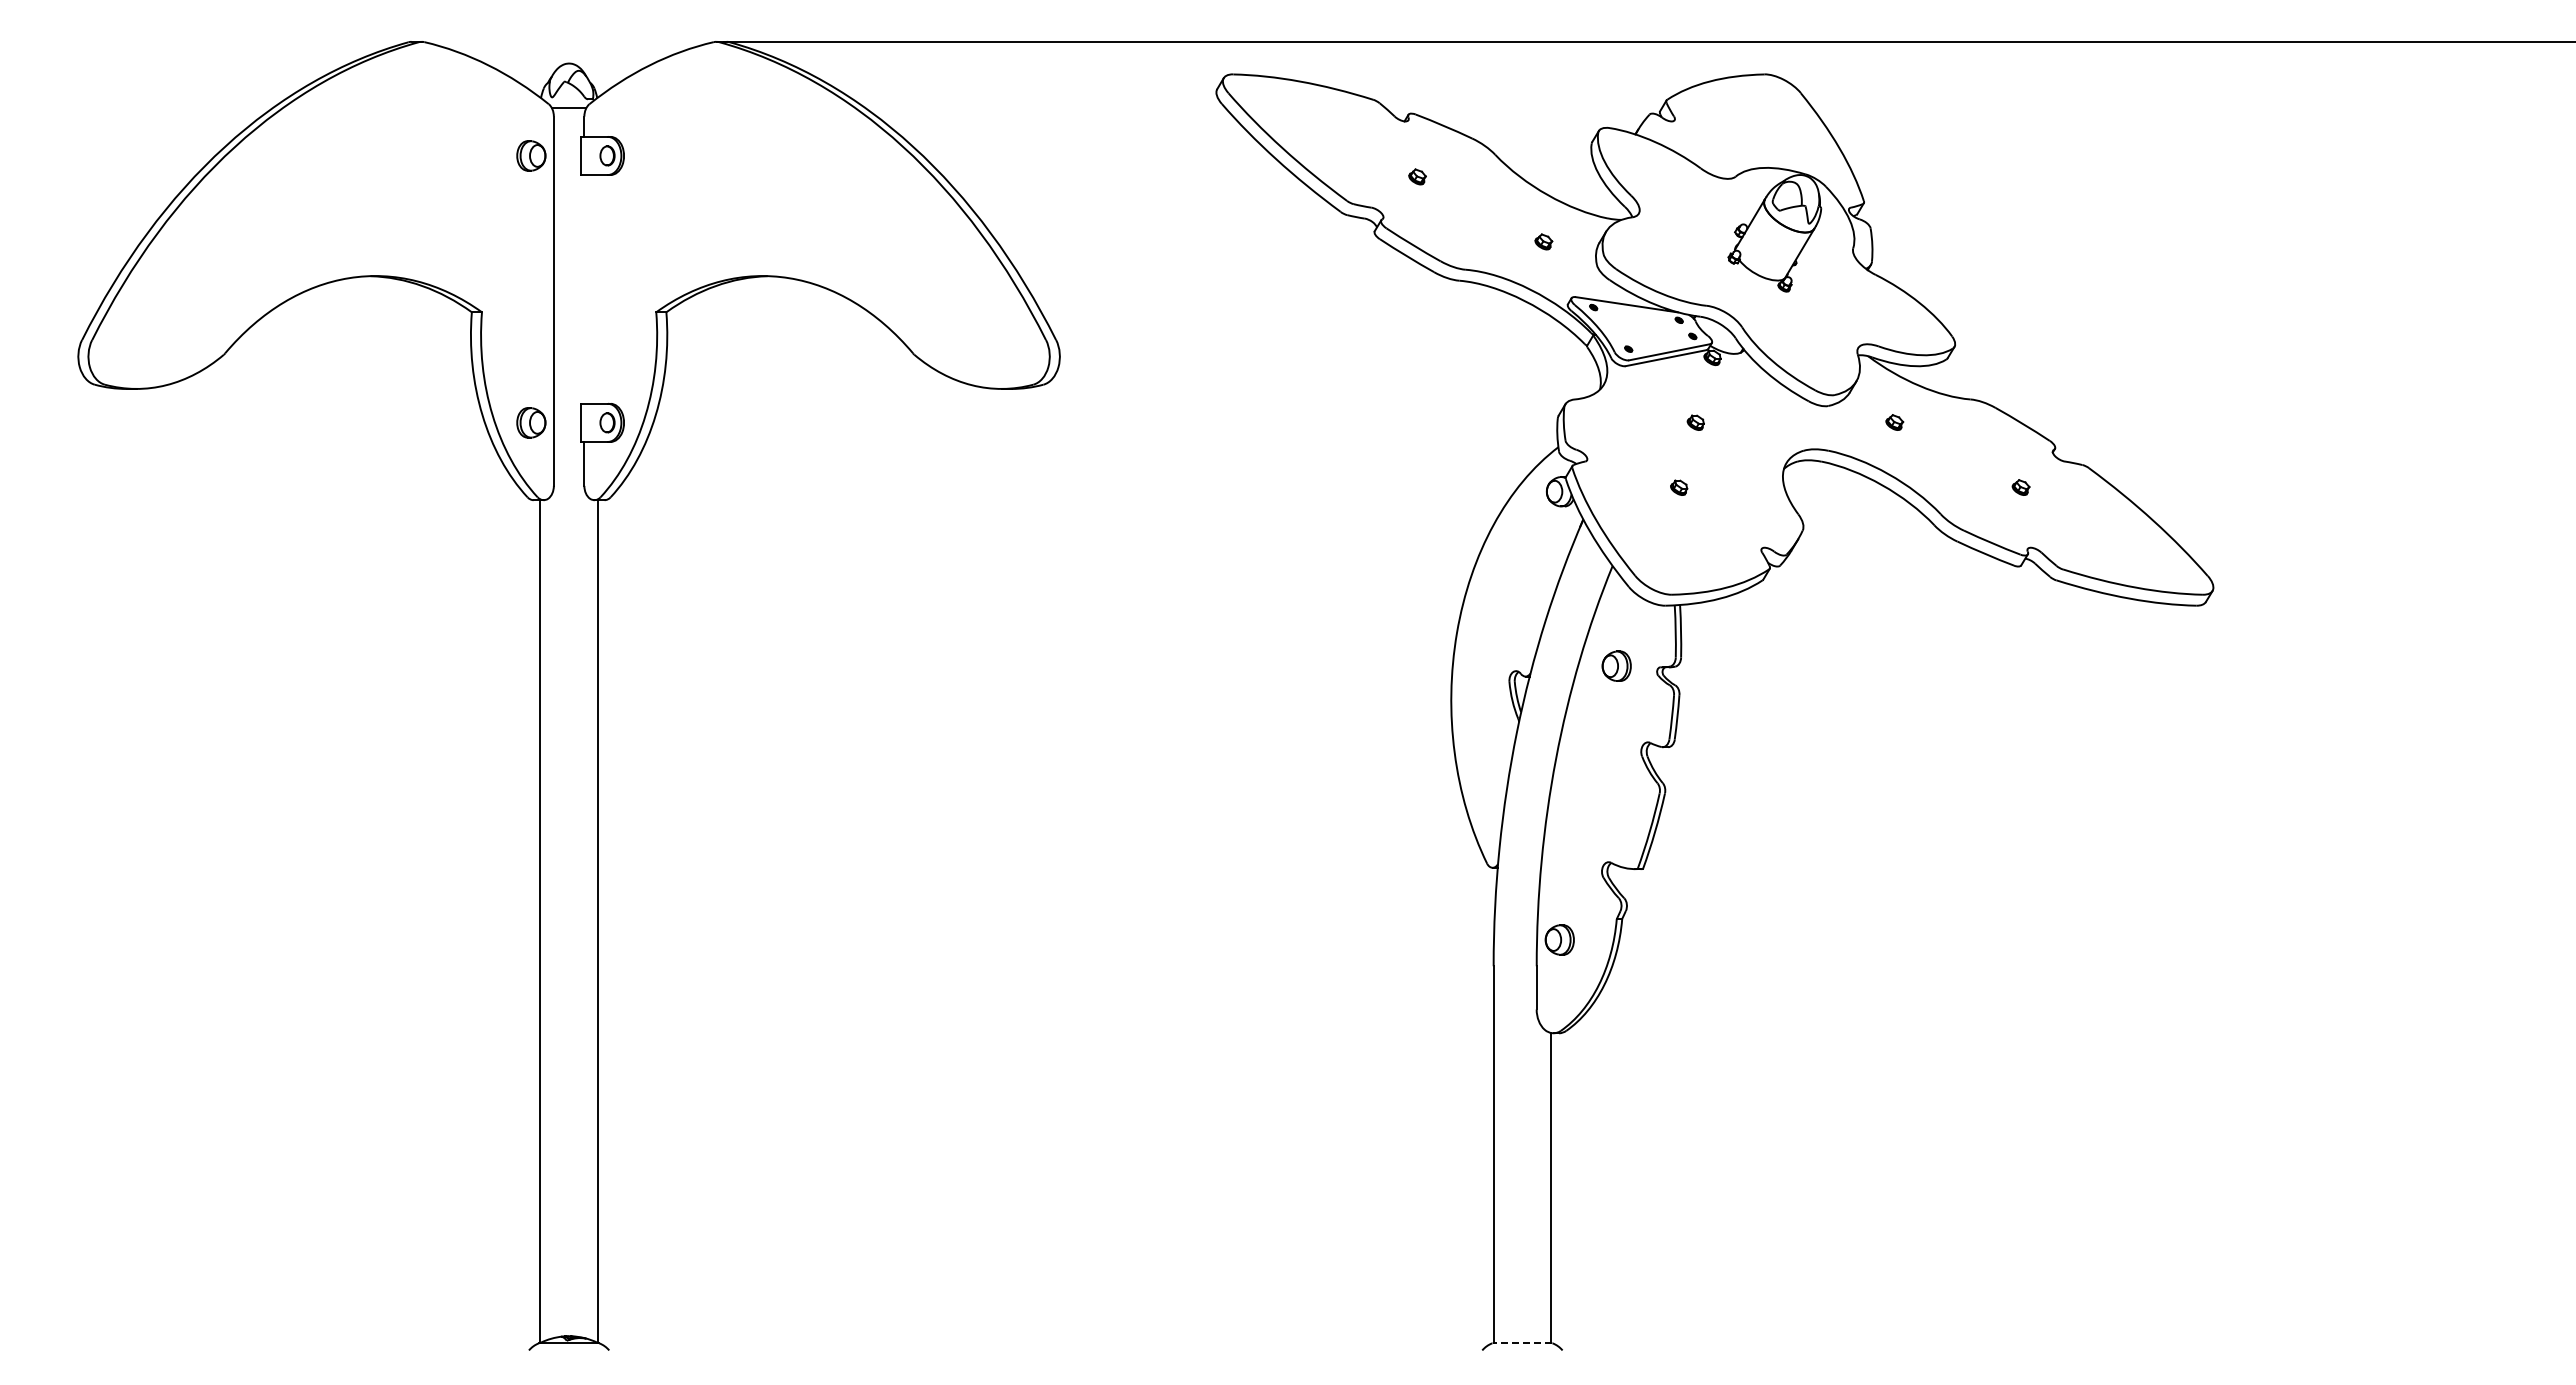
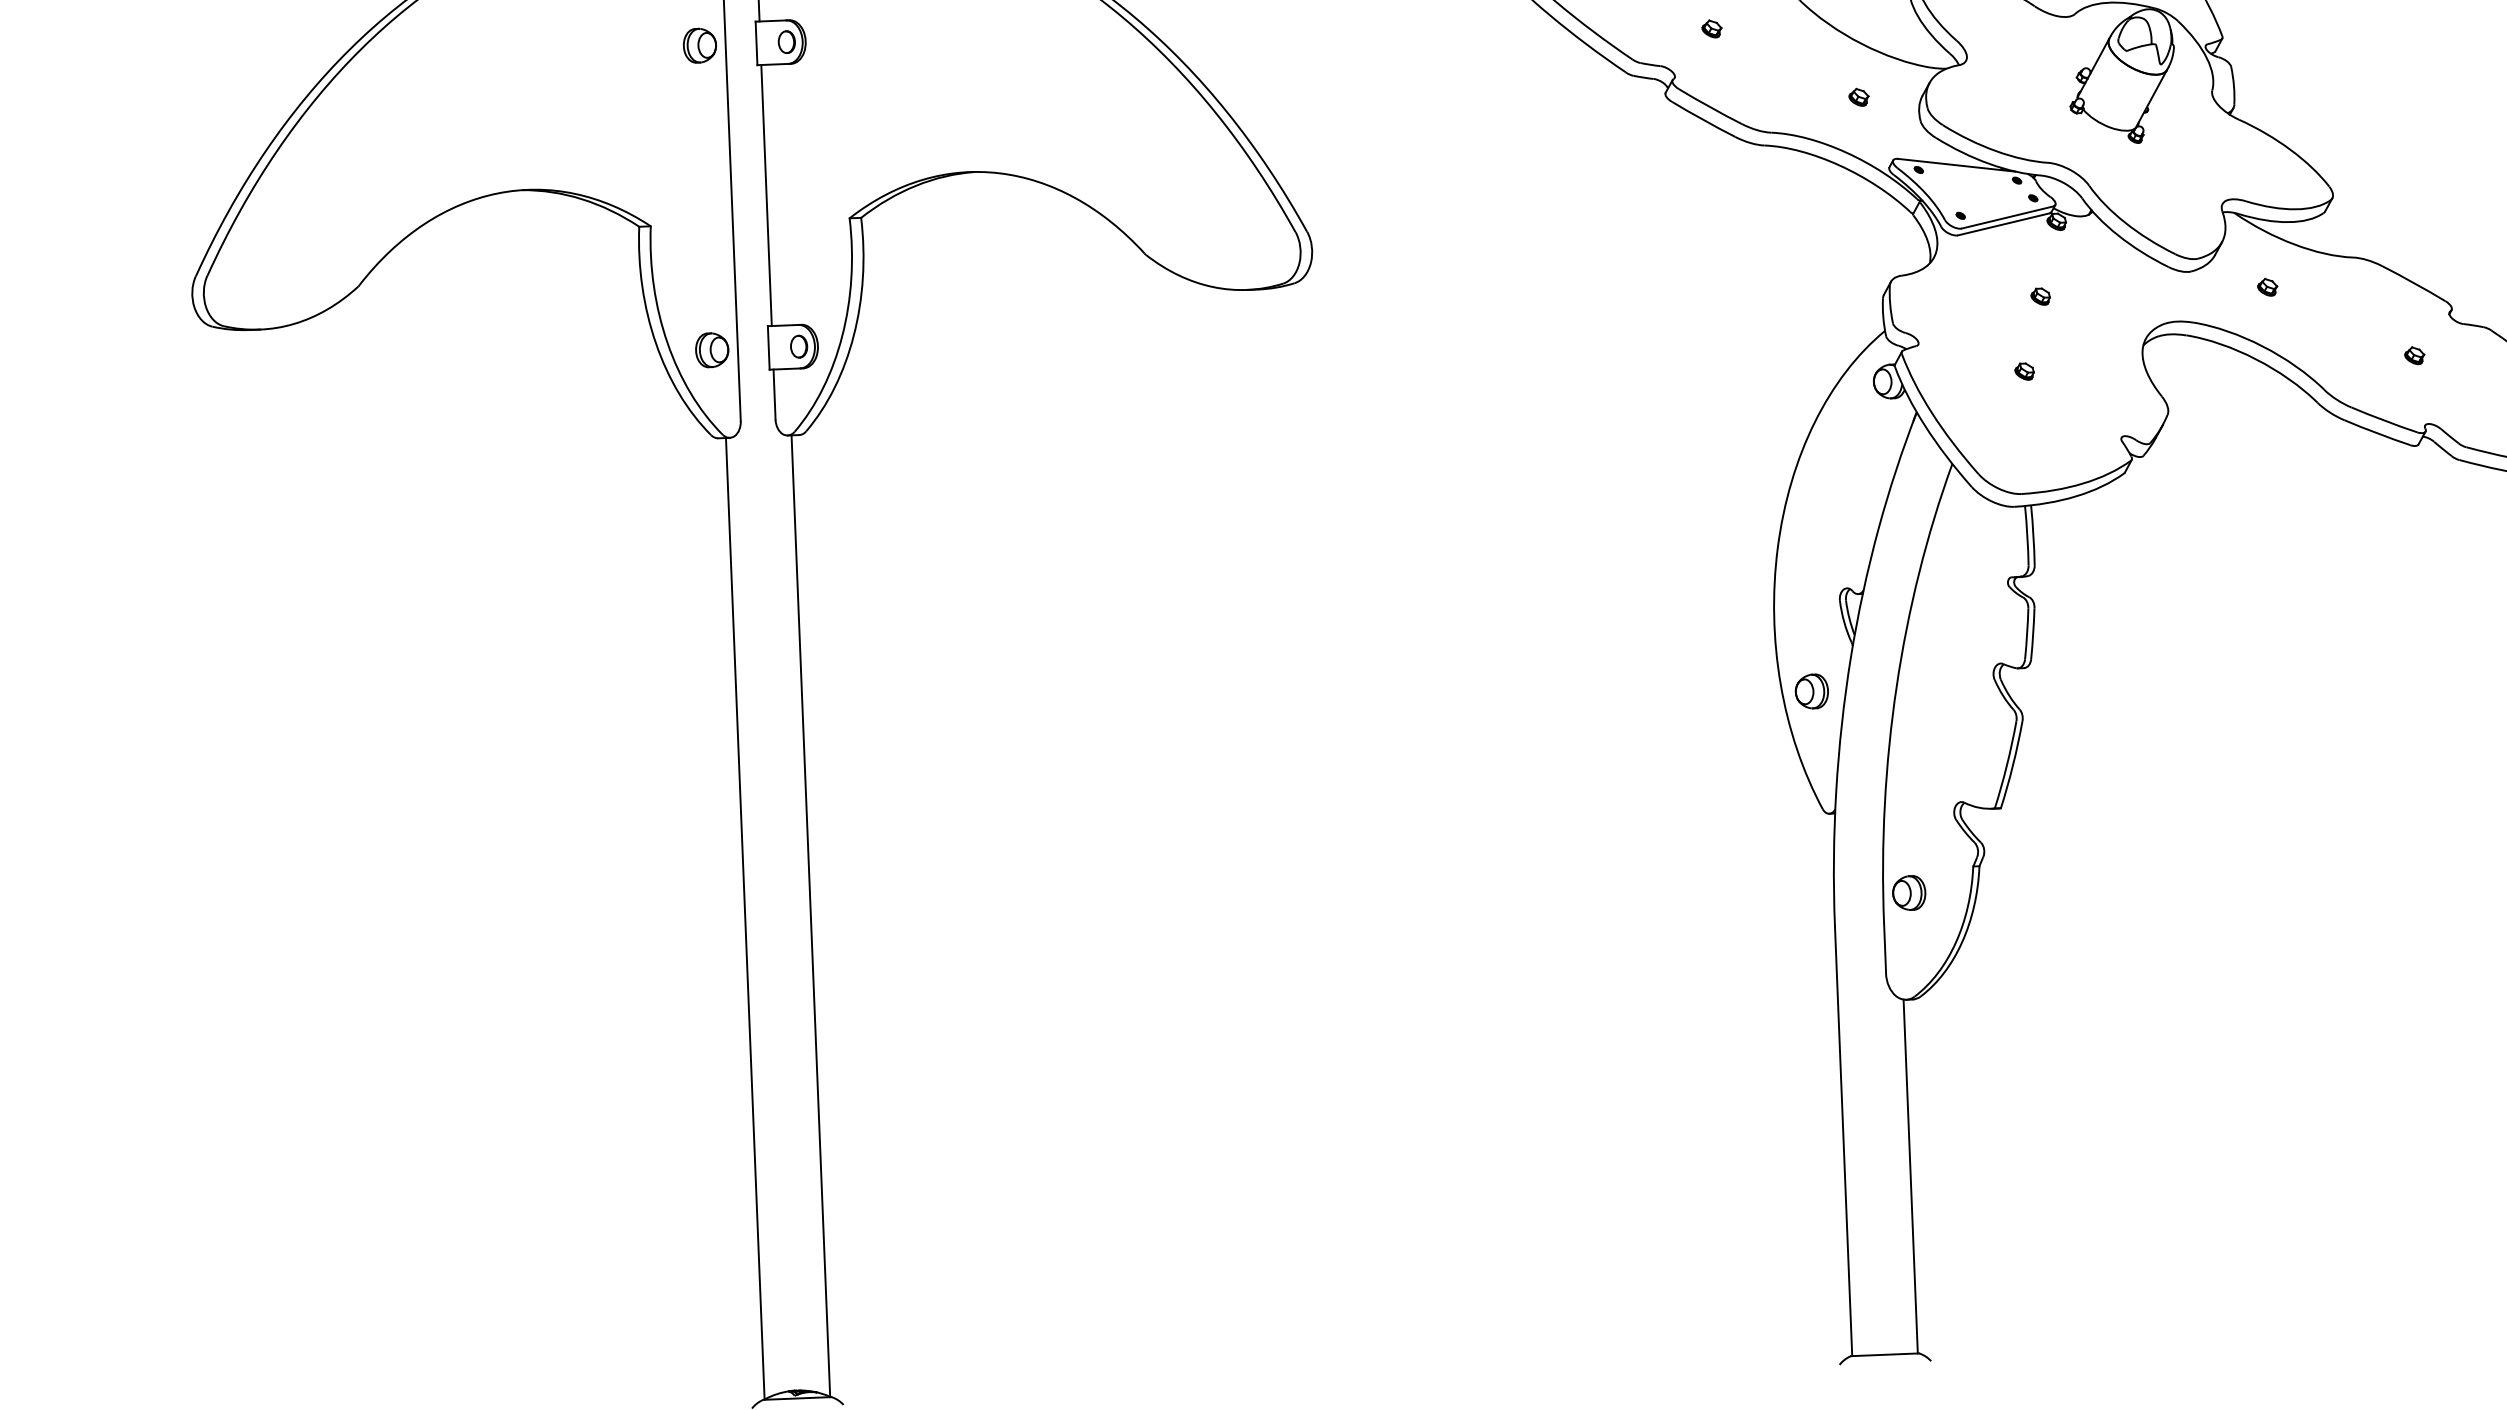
line: (584, 289) -> (766, 195), added
part: (1616, 665) -> (1811, 690), moved
line: (1522, 1343) -> (1885, 1355), dashed -> solid

